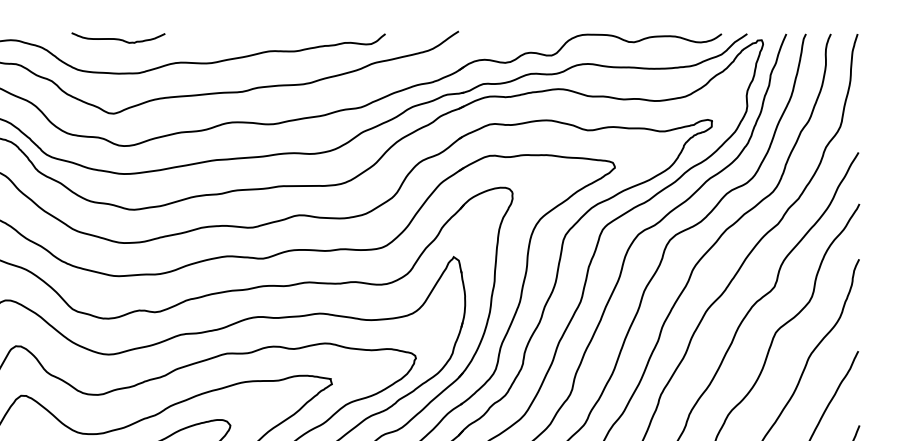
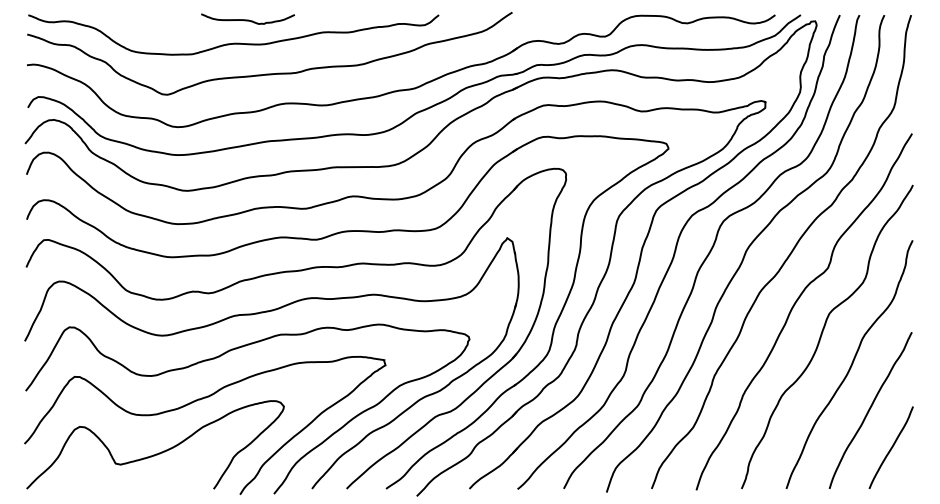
curve: (117, 38) -> (247, 19), moved

